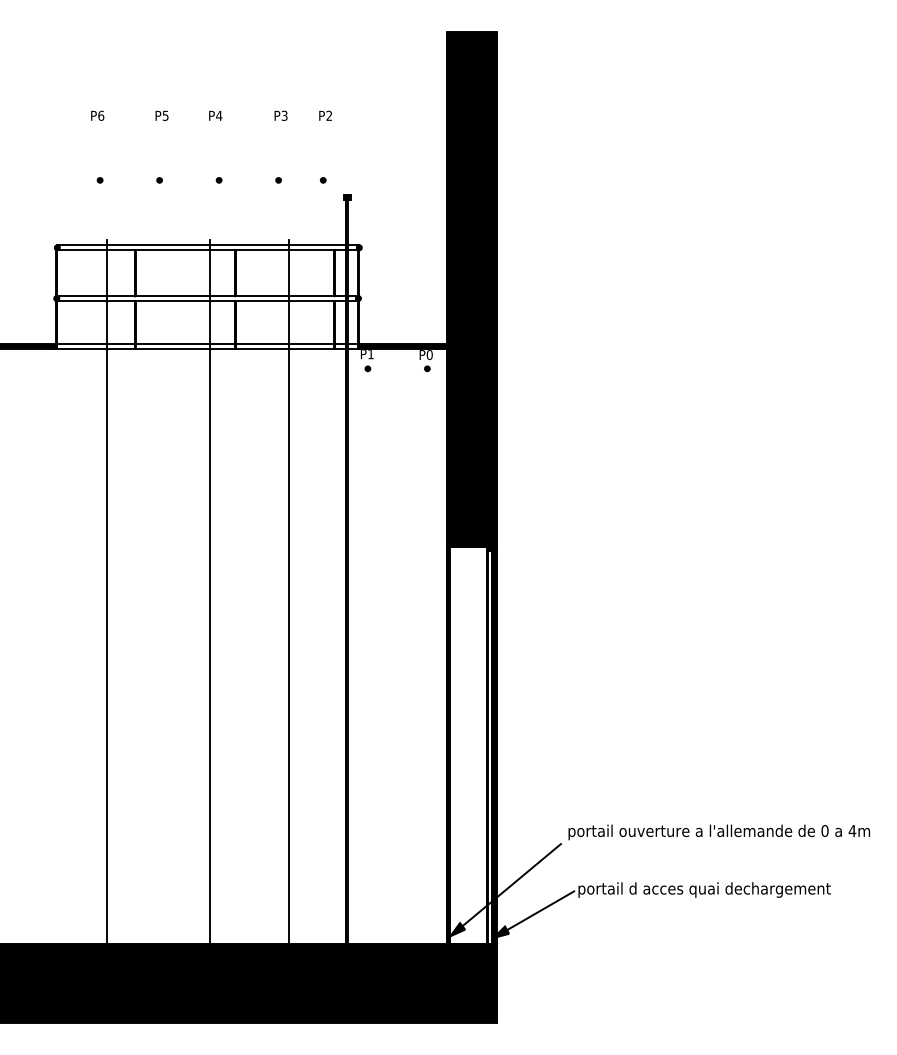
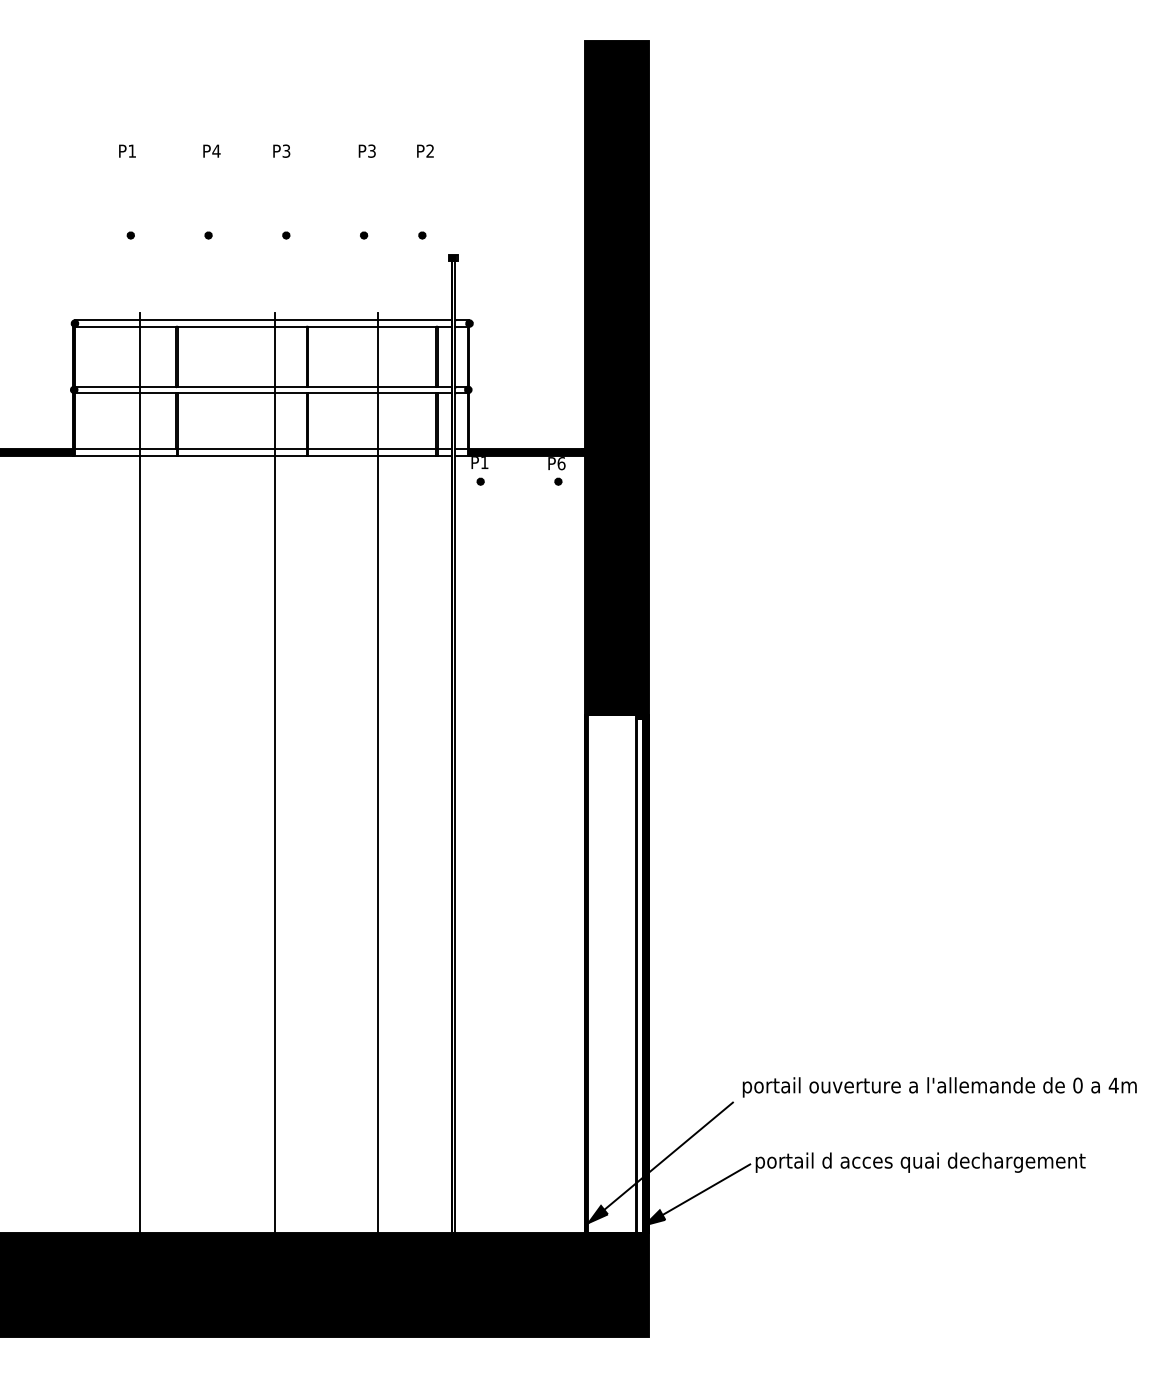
text: (101, 115) -> (132, 150), P6 -> P1
text: (165, 115) -> (216, 150), P5 -> P4
text: (219, 115) -> (286, 150), P4 -> P3
text: (429, 354) -> (561, 462), P0 -> P6

